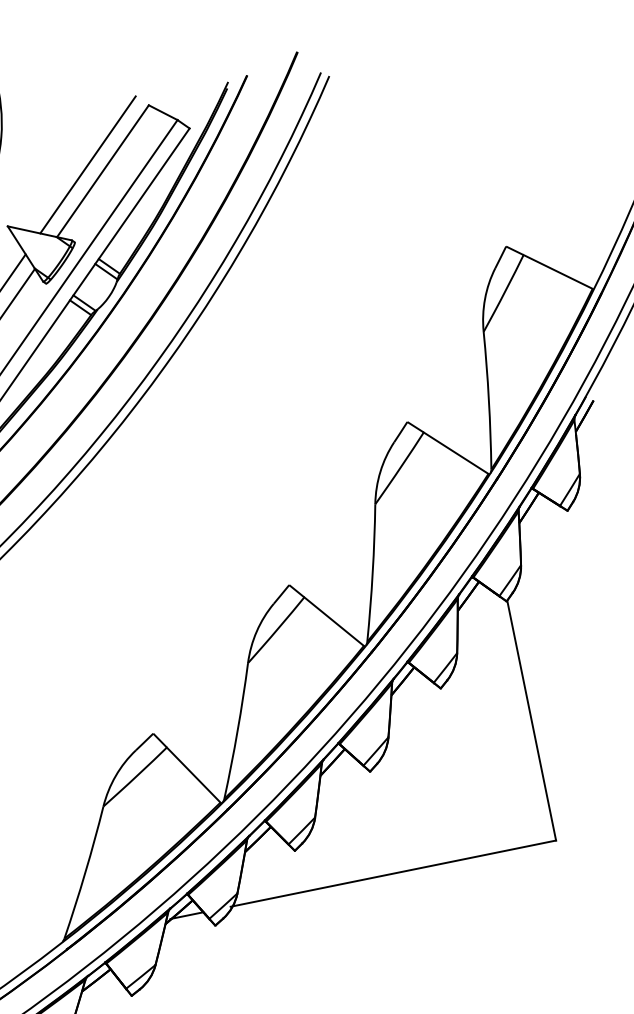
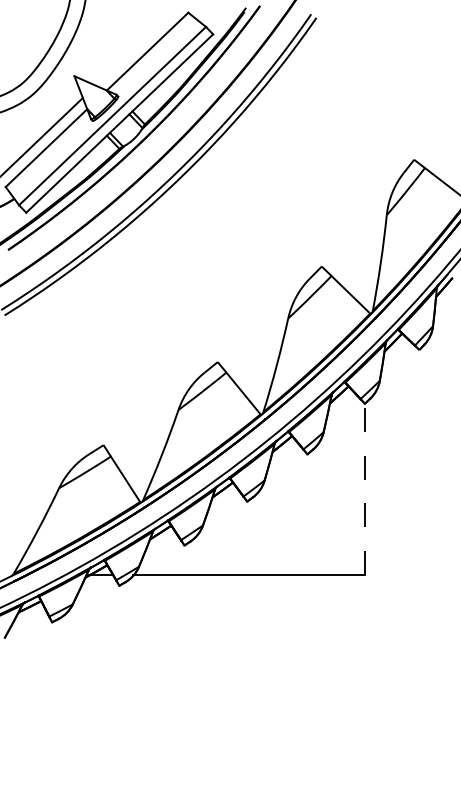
line: (86, 164) -> (137, 44), removed
line: (531, 721) -> (365, 489), solid -> dashed

